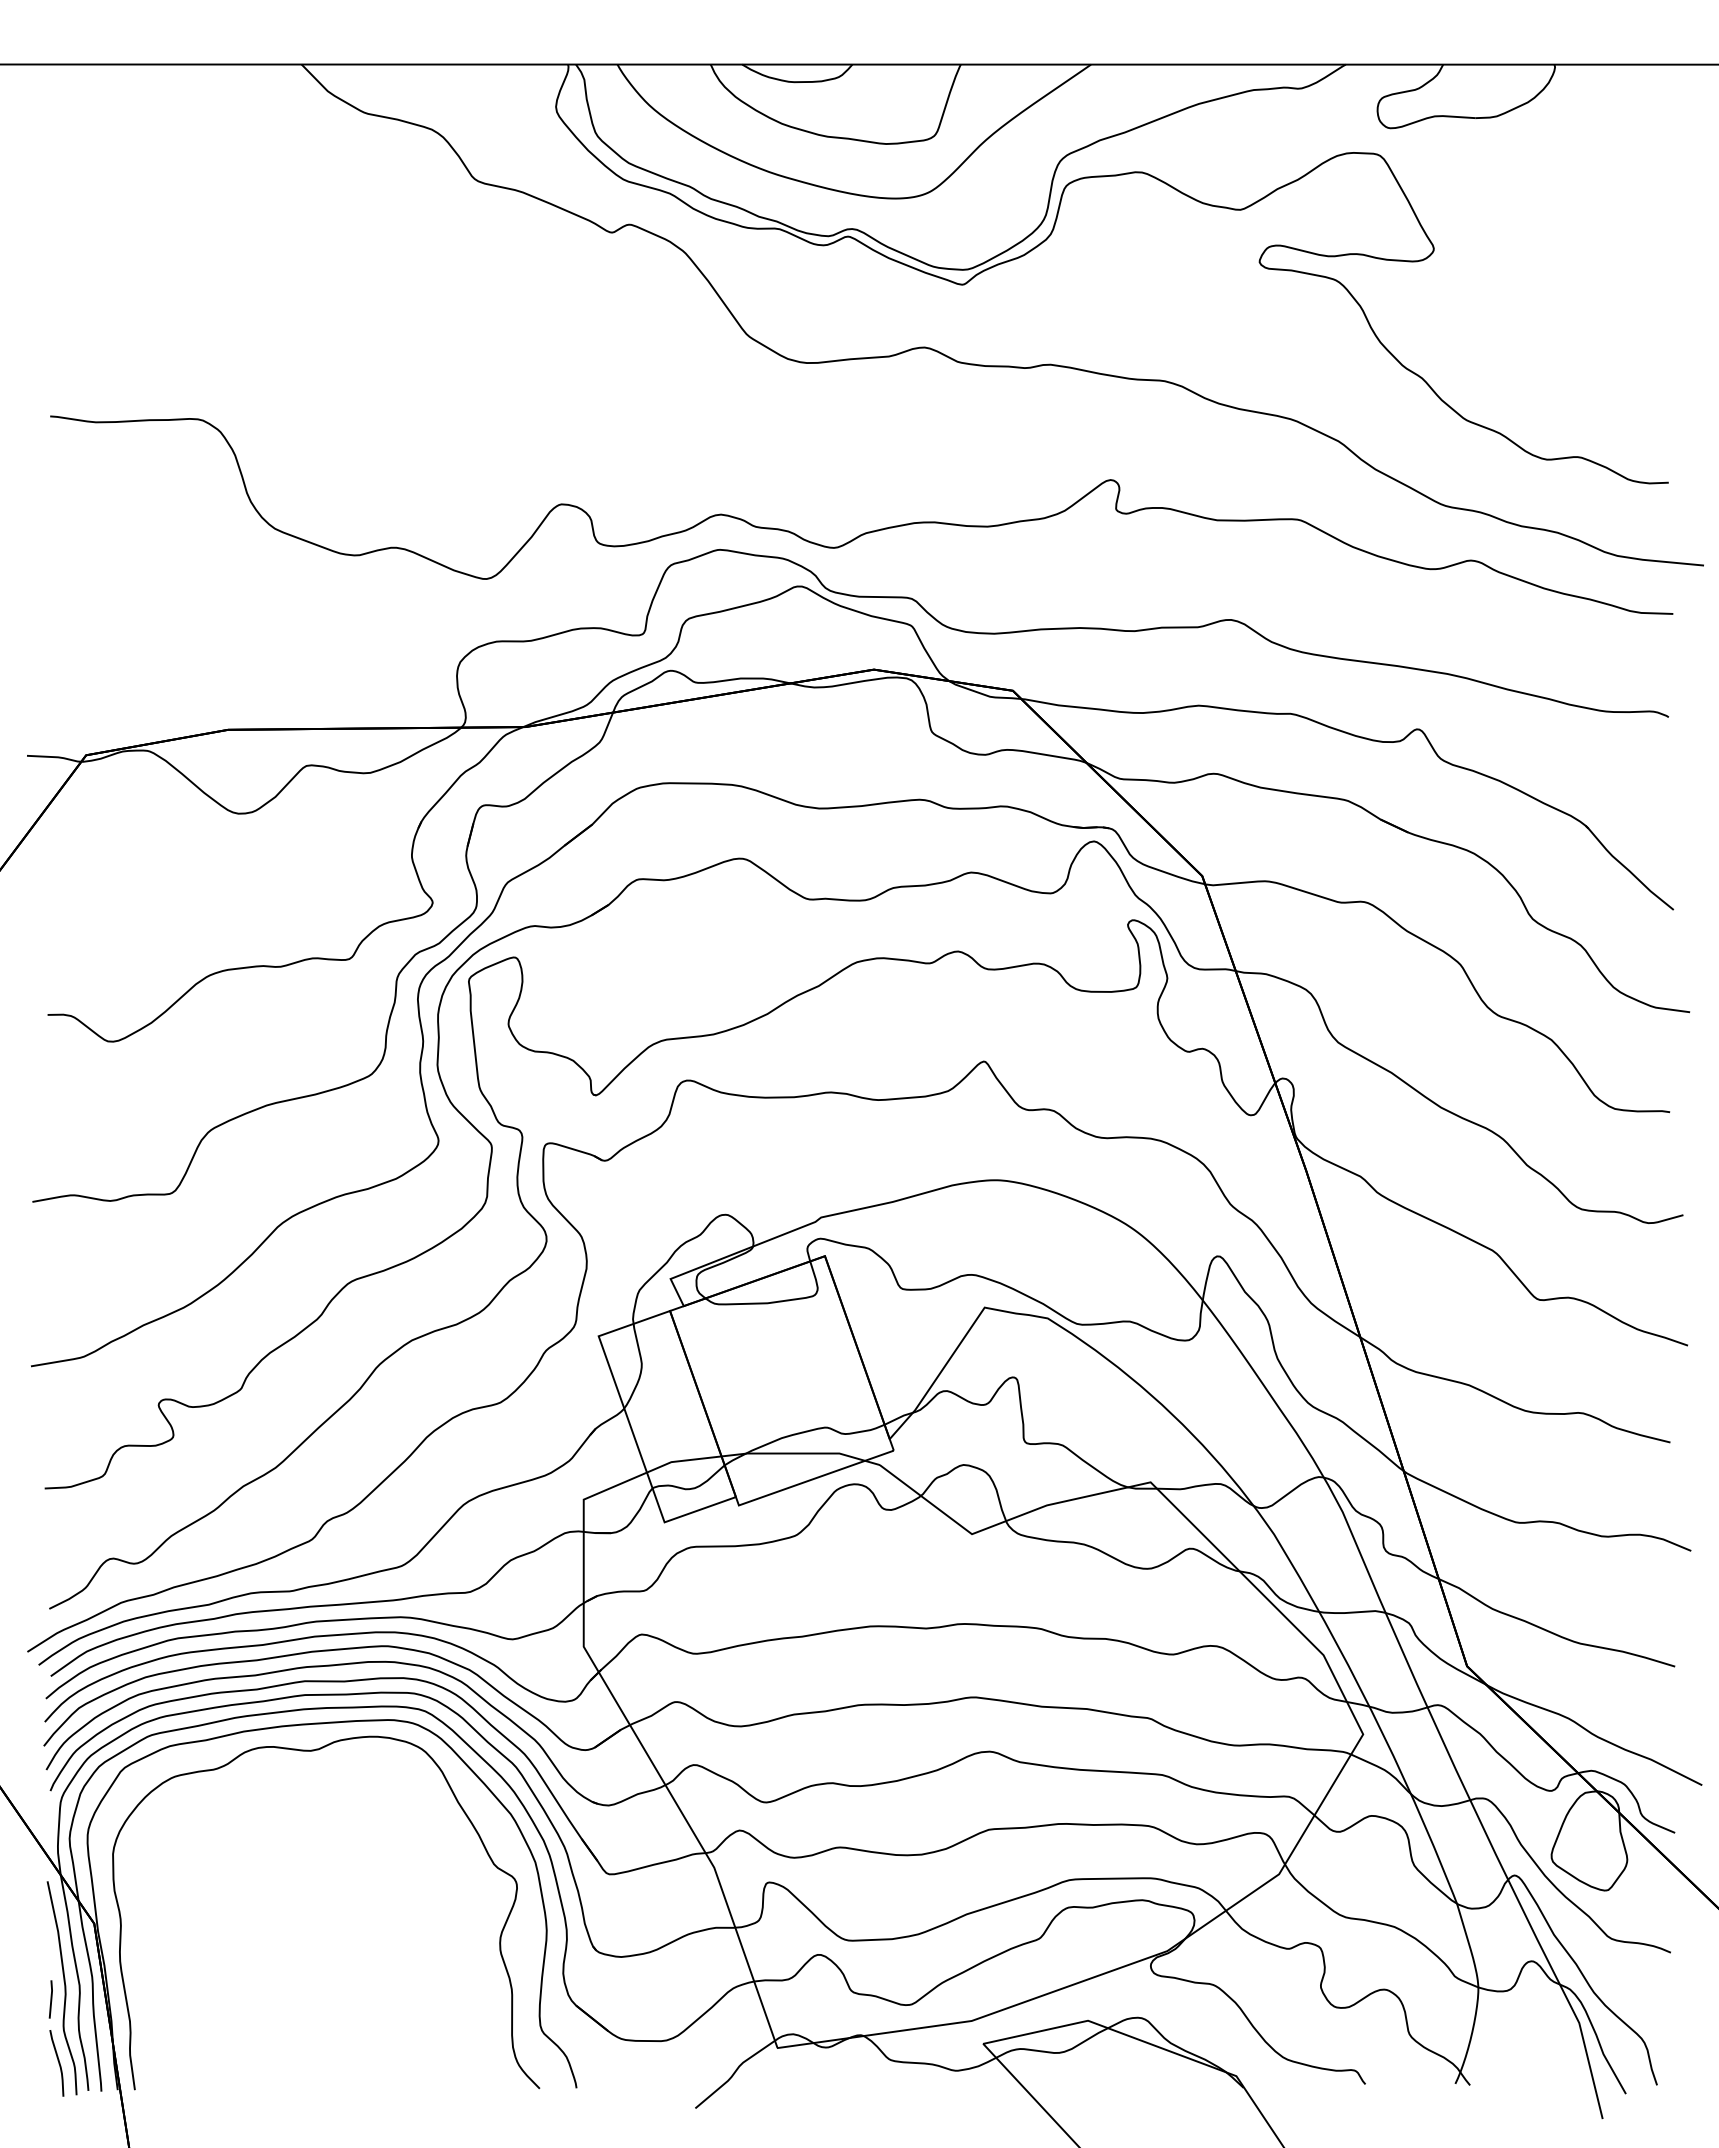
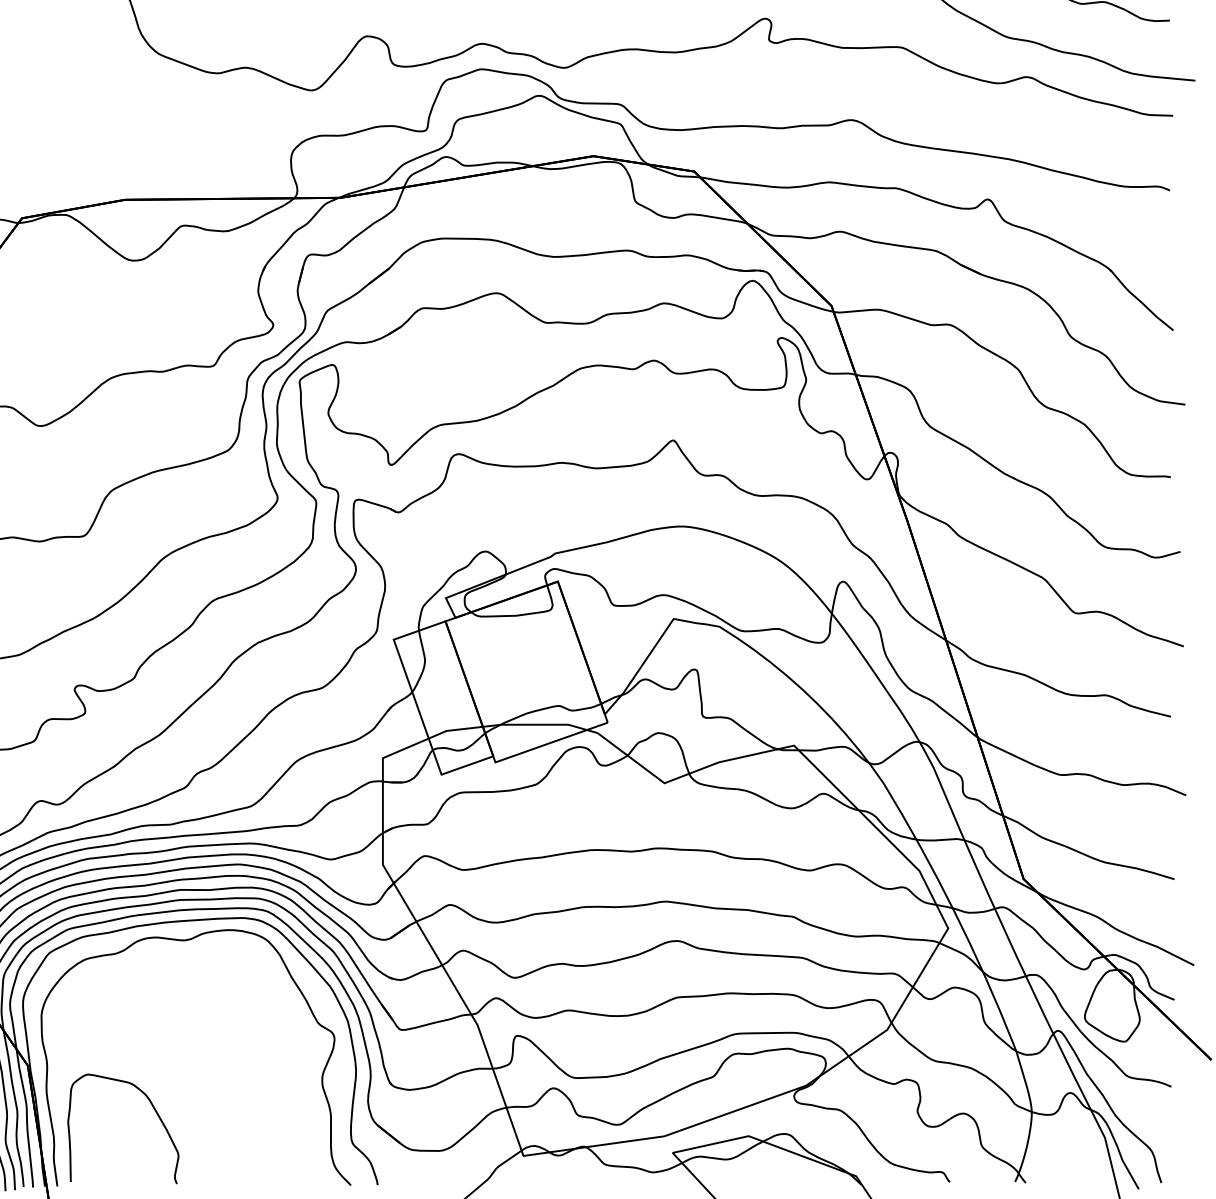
curve: (269, 1986) -> (154, 1111), added

